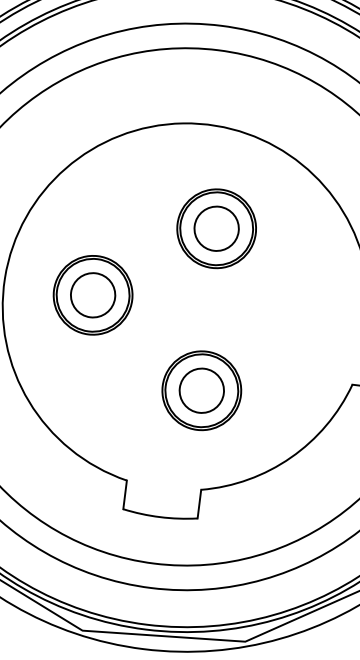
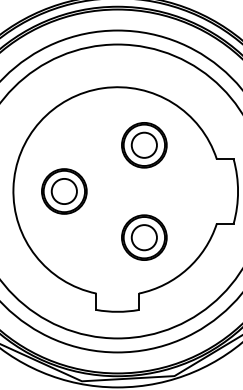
part: (216, 229) -> (144, 145), moved
part: (202, 390) -> (144, 237), moved

